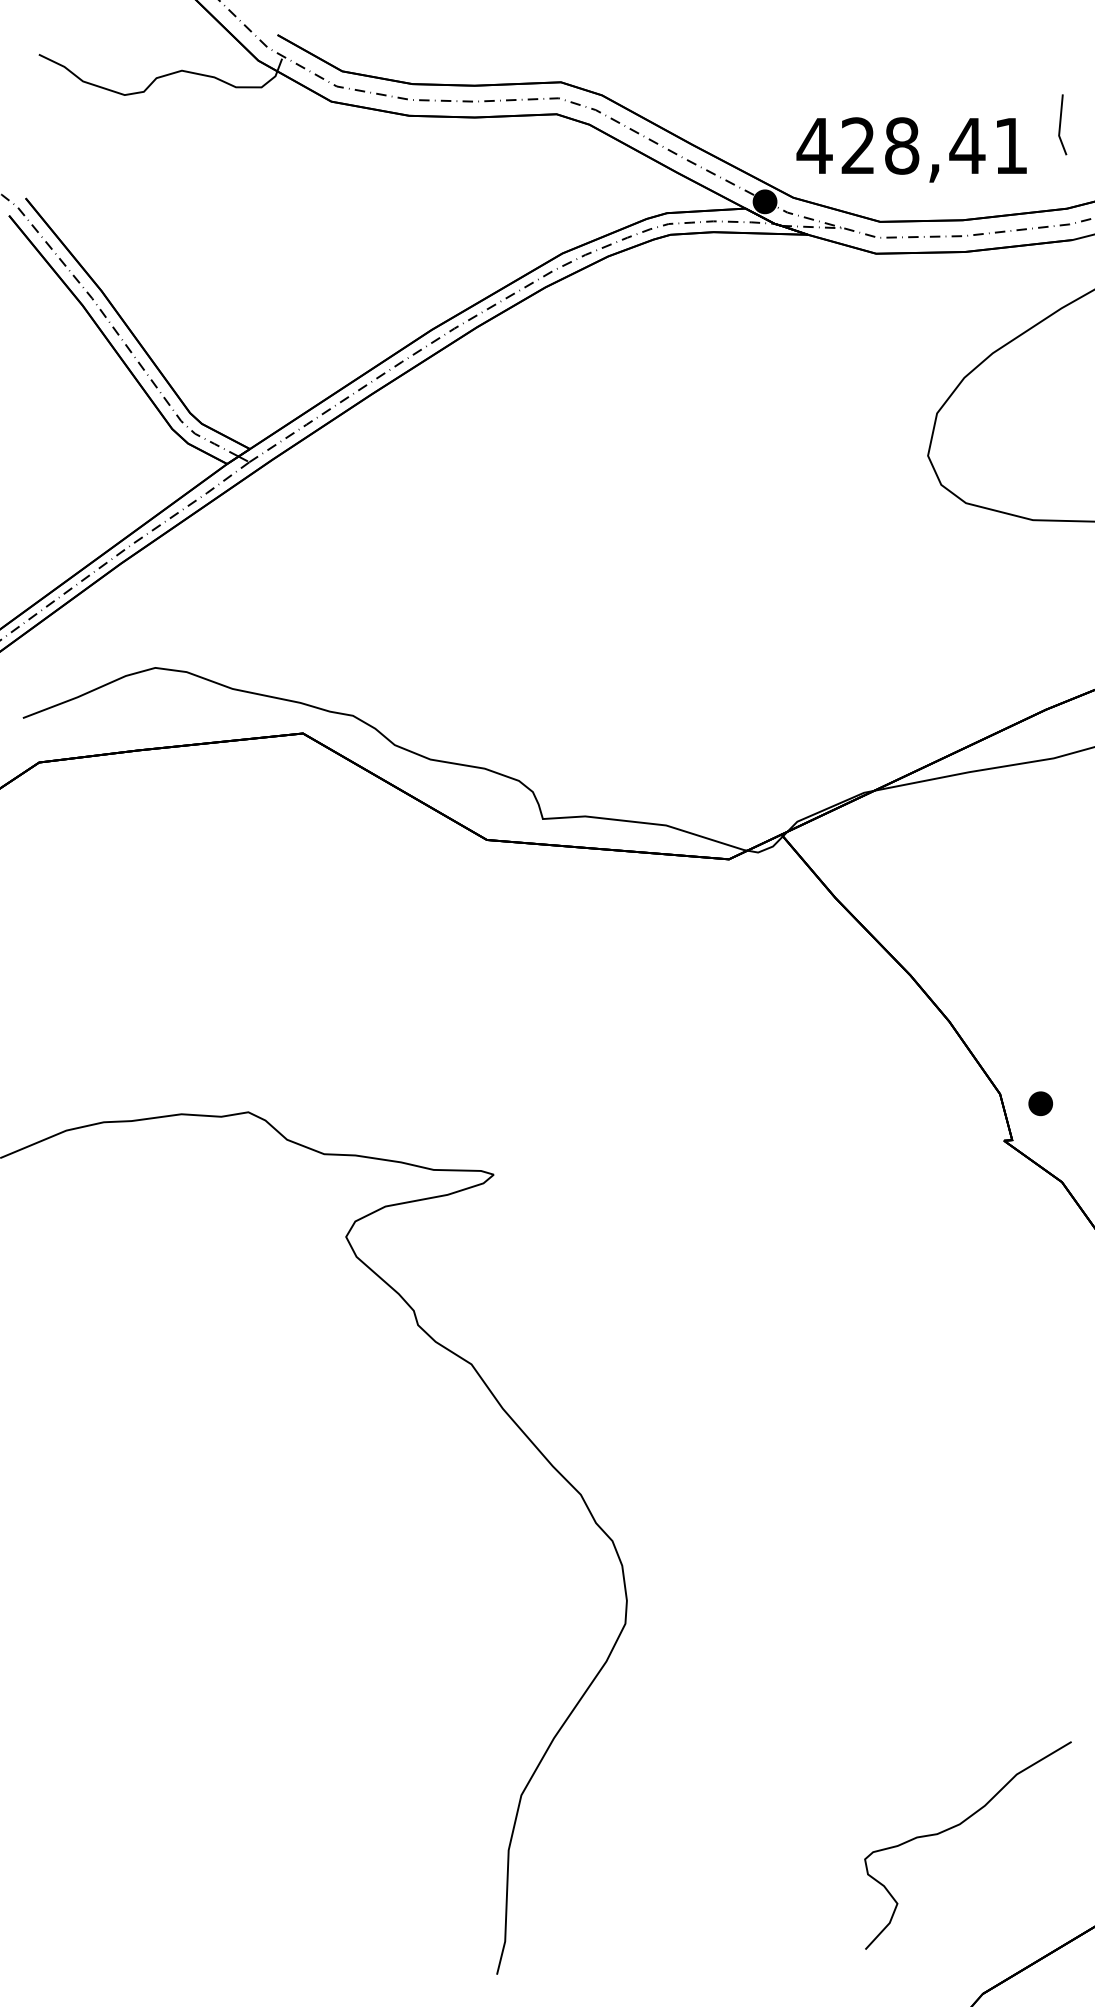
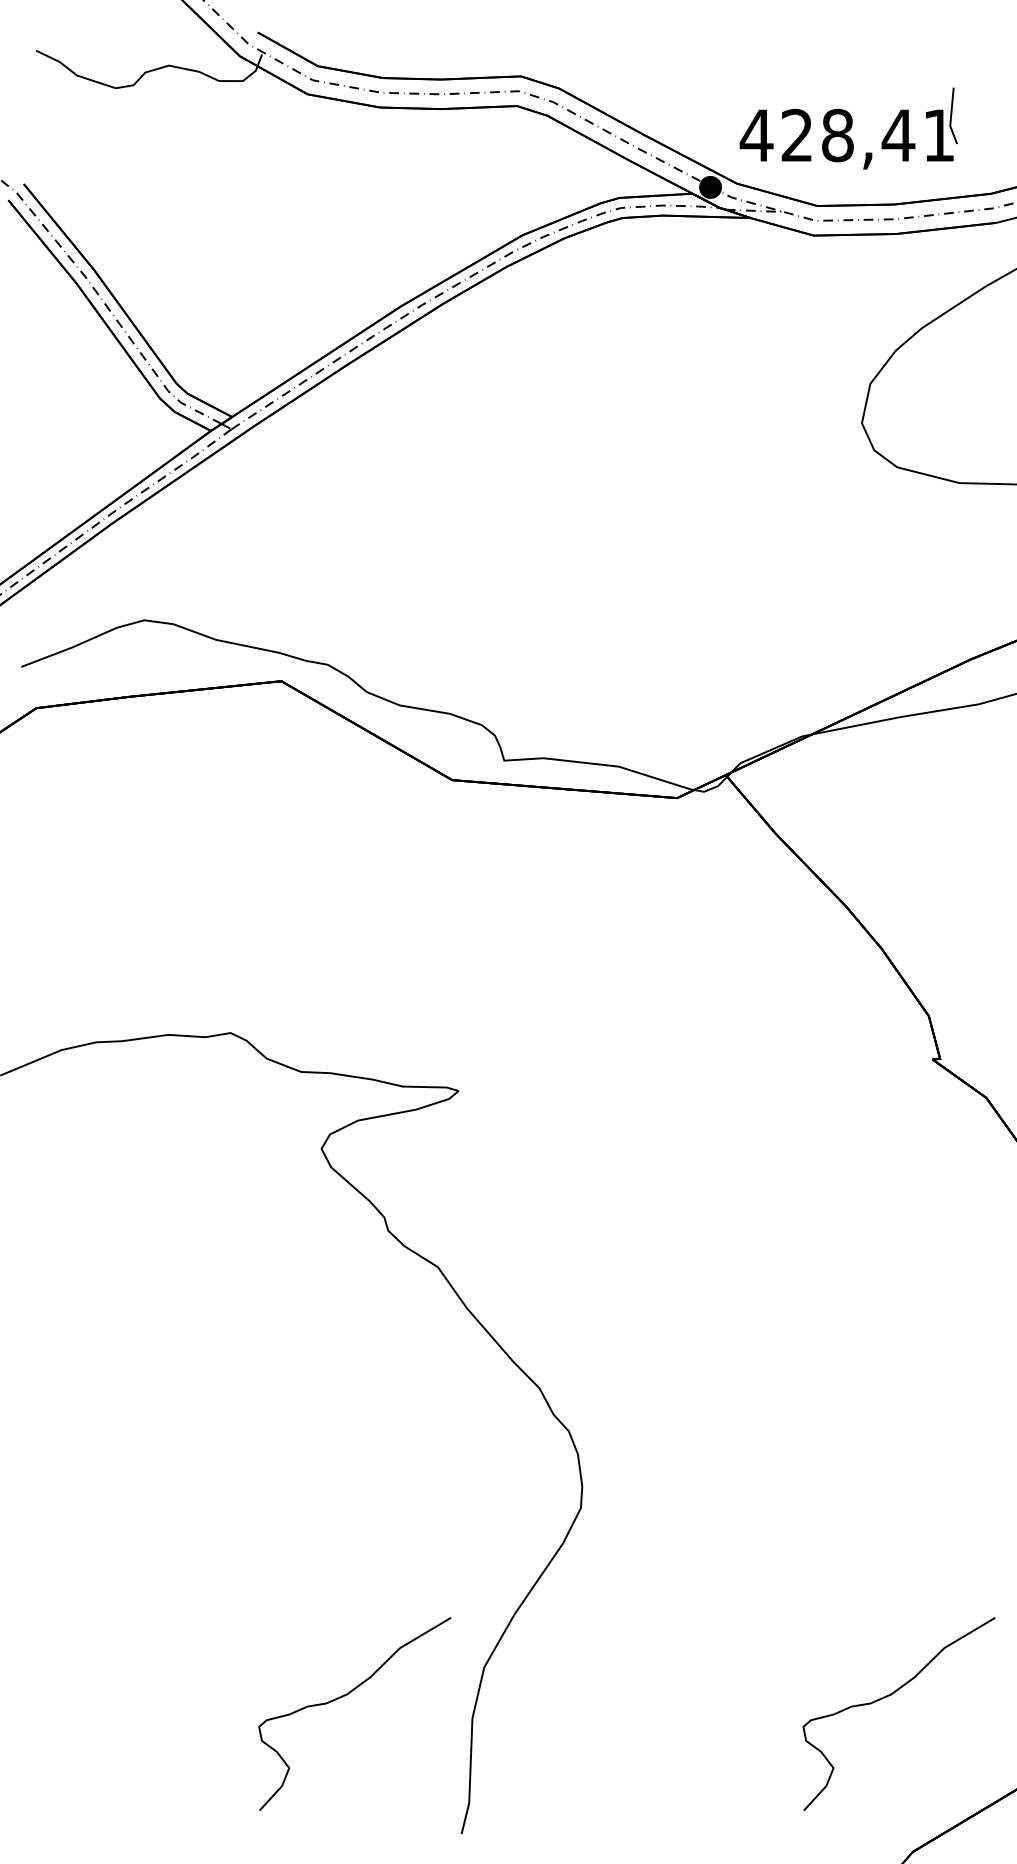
line: (1061, 123) -> (952, 114), moved
part: (1040, 1103) -> (966, 1024), removed
curve: (371, 1826) -> (345, 1696), added

